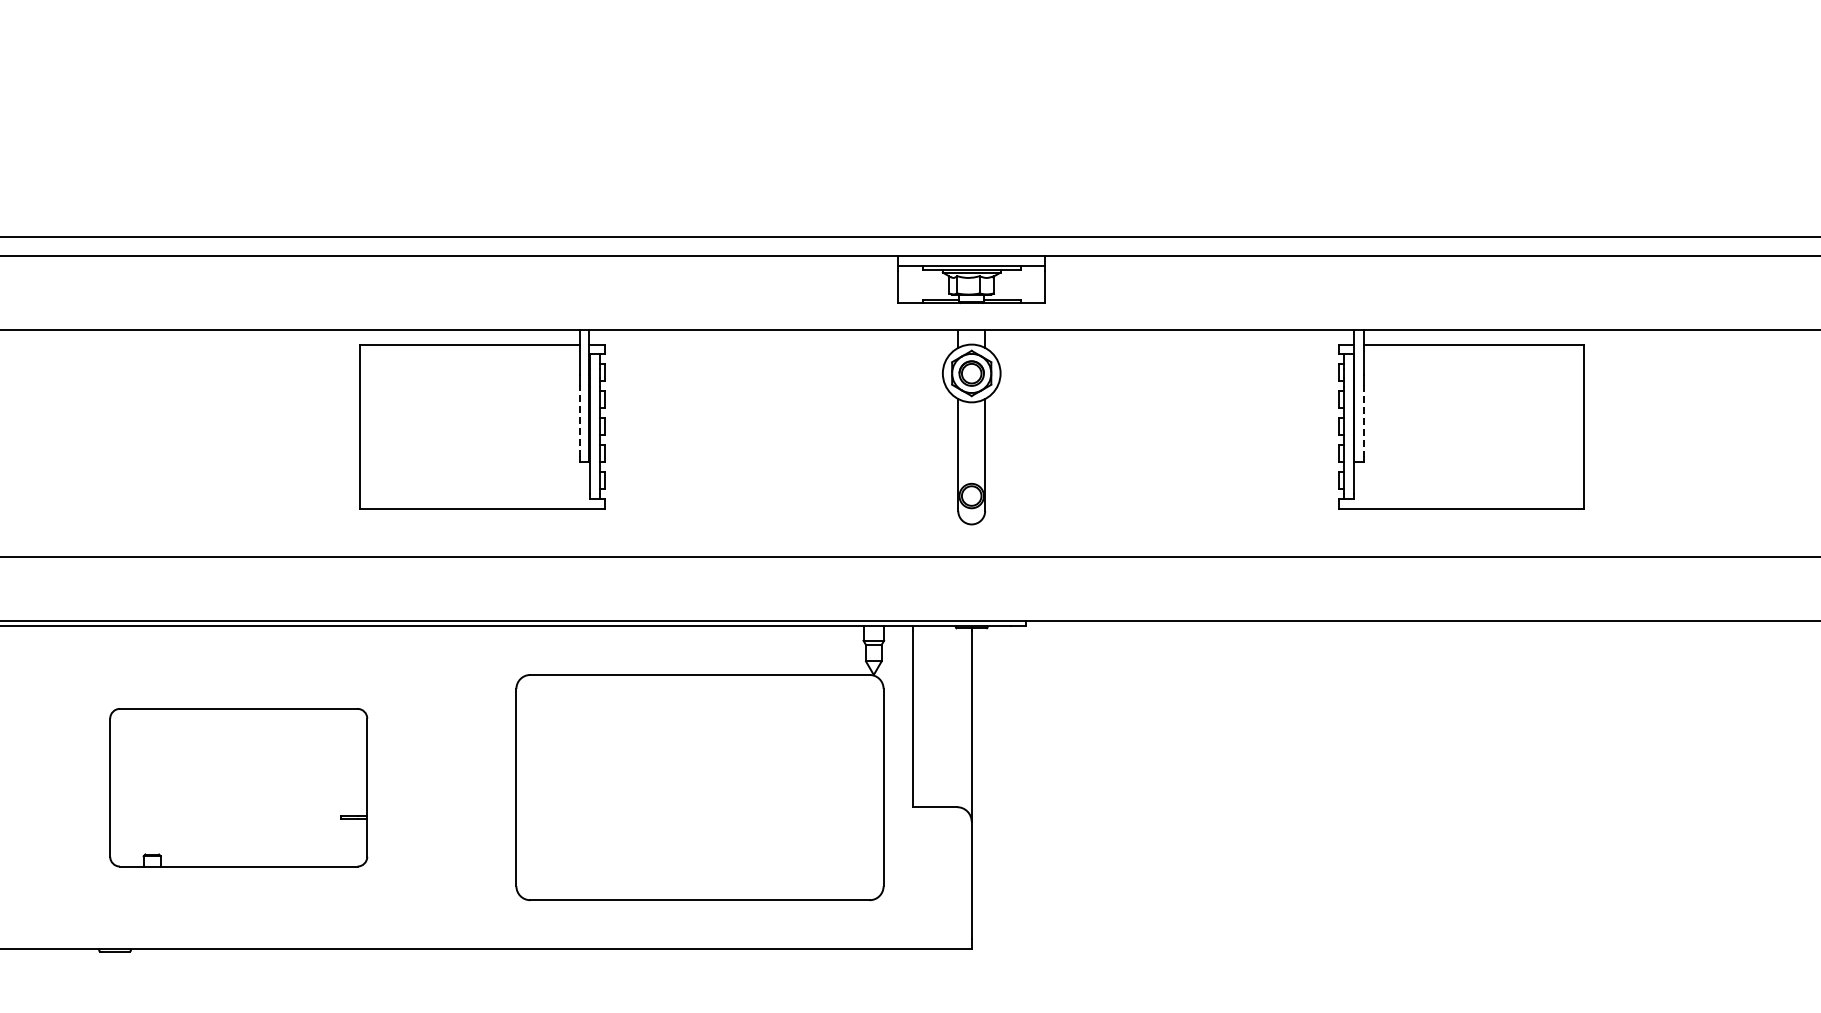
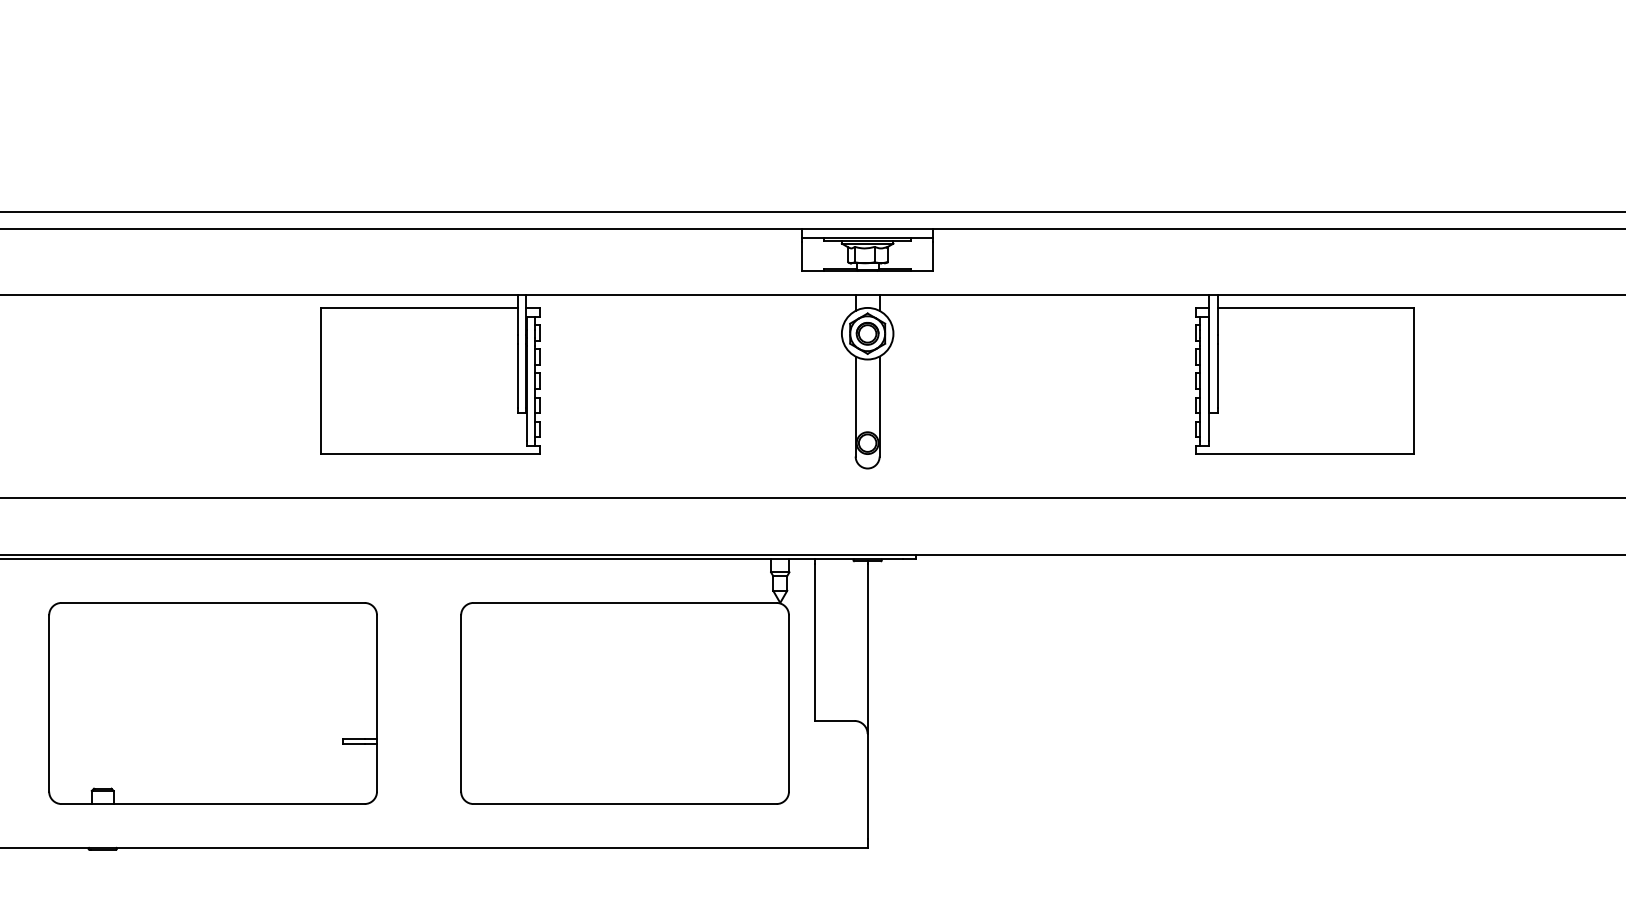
line: (579, 420) -> (517, 375), dashed -> solid
line: (1363, 421) -> (1217, 376), dashed -> solid
part: (238, 787) -> (212, 703), size x1.43

